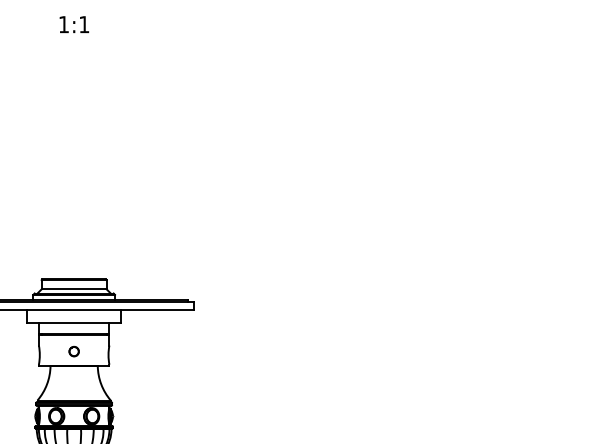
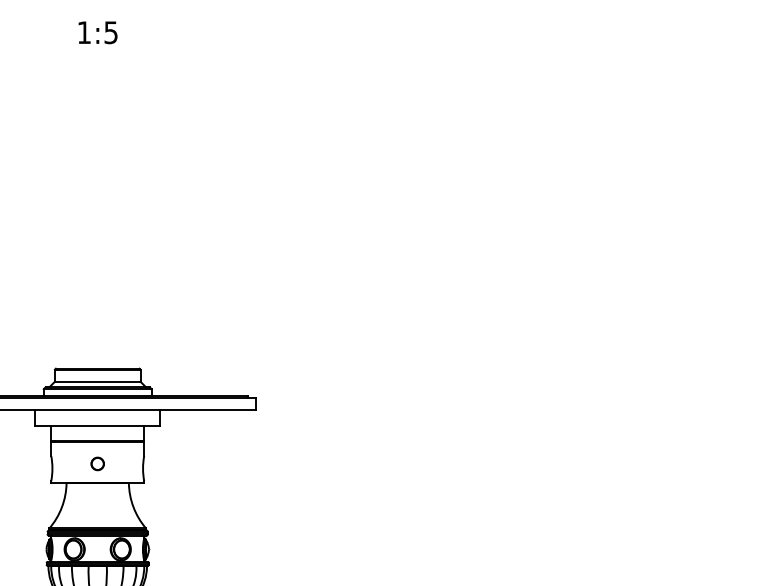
text: (84, 24) -> (111, 32), 1:1 -> 1:5

